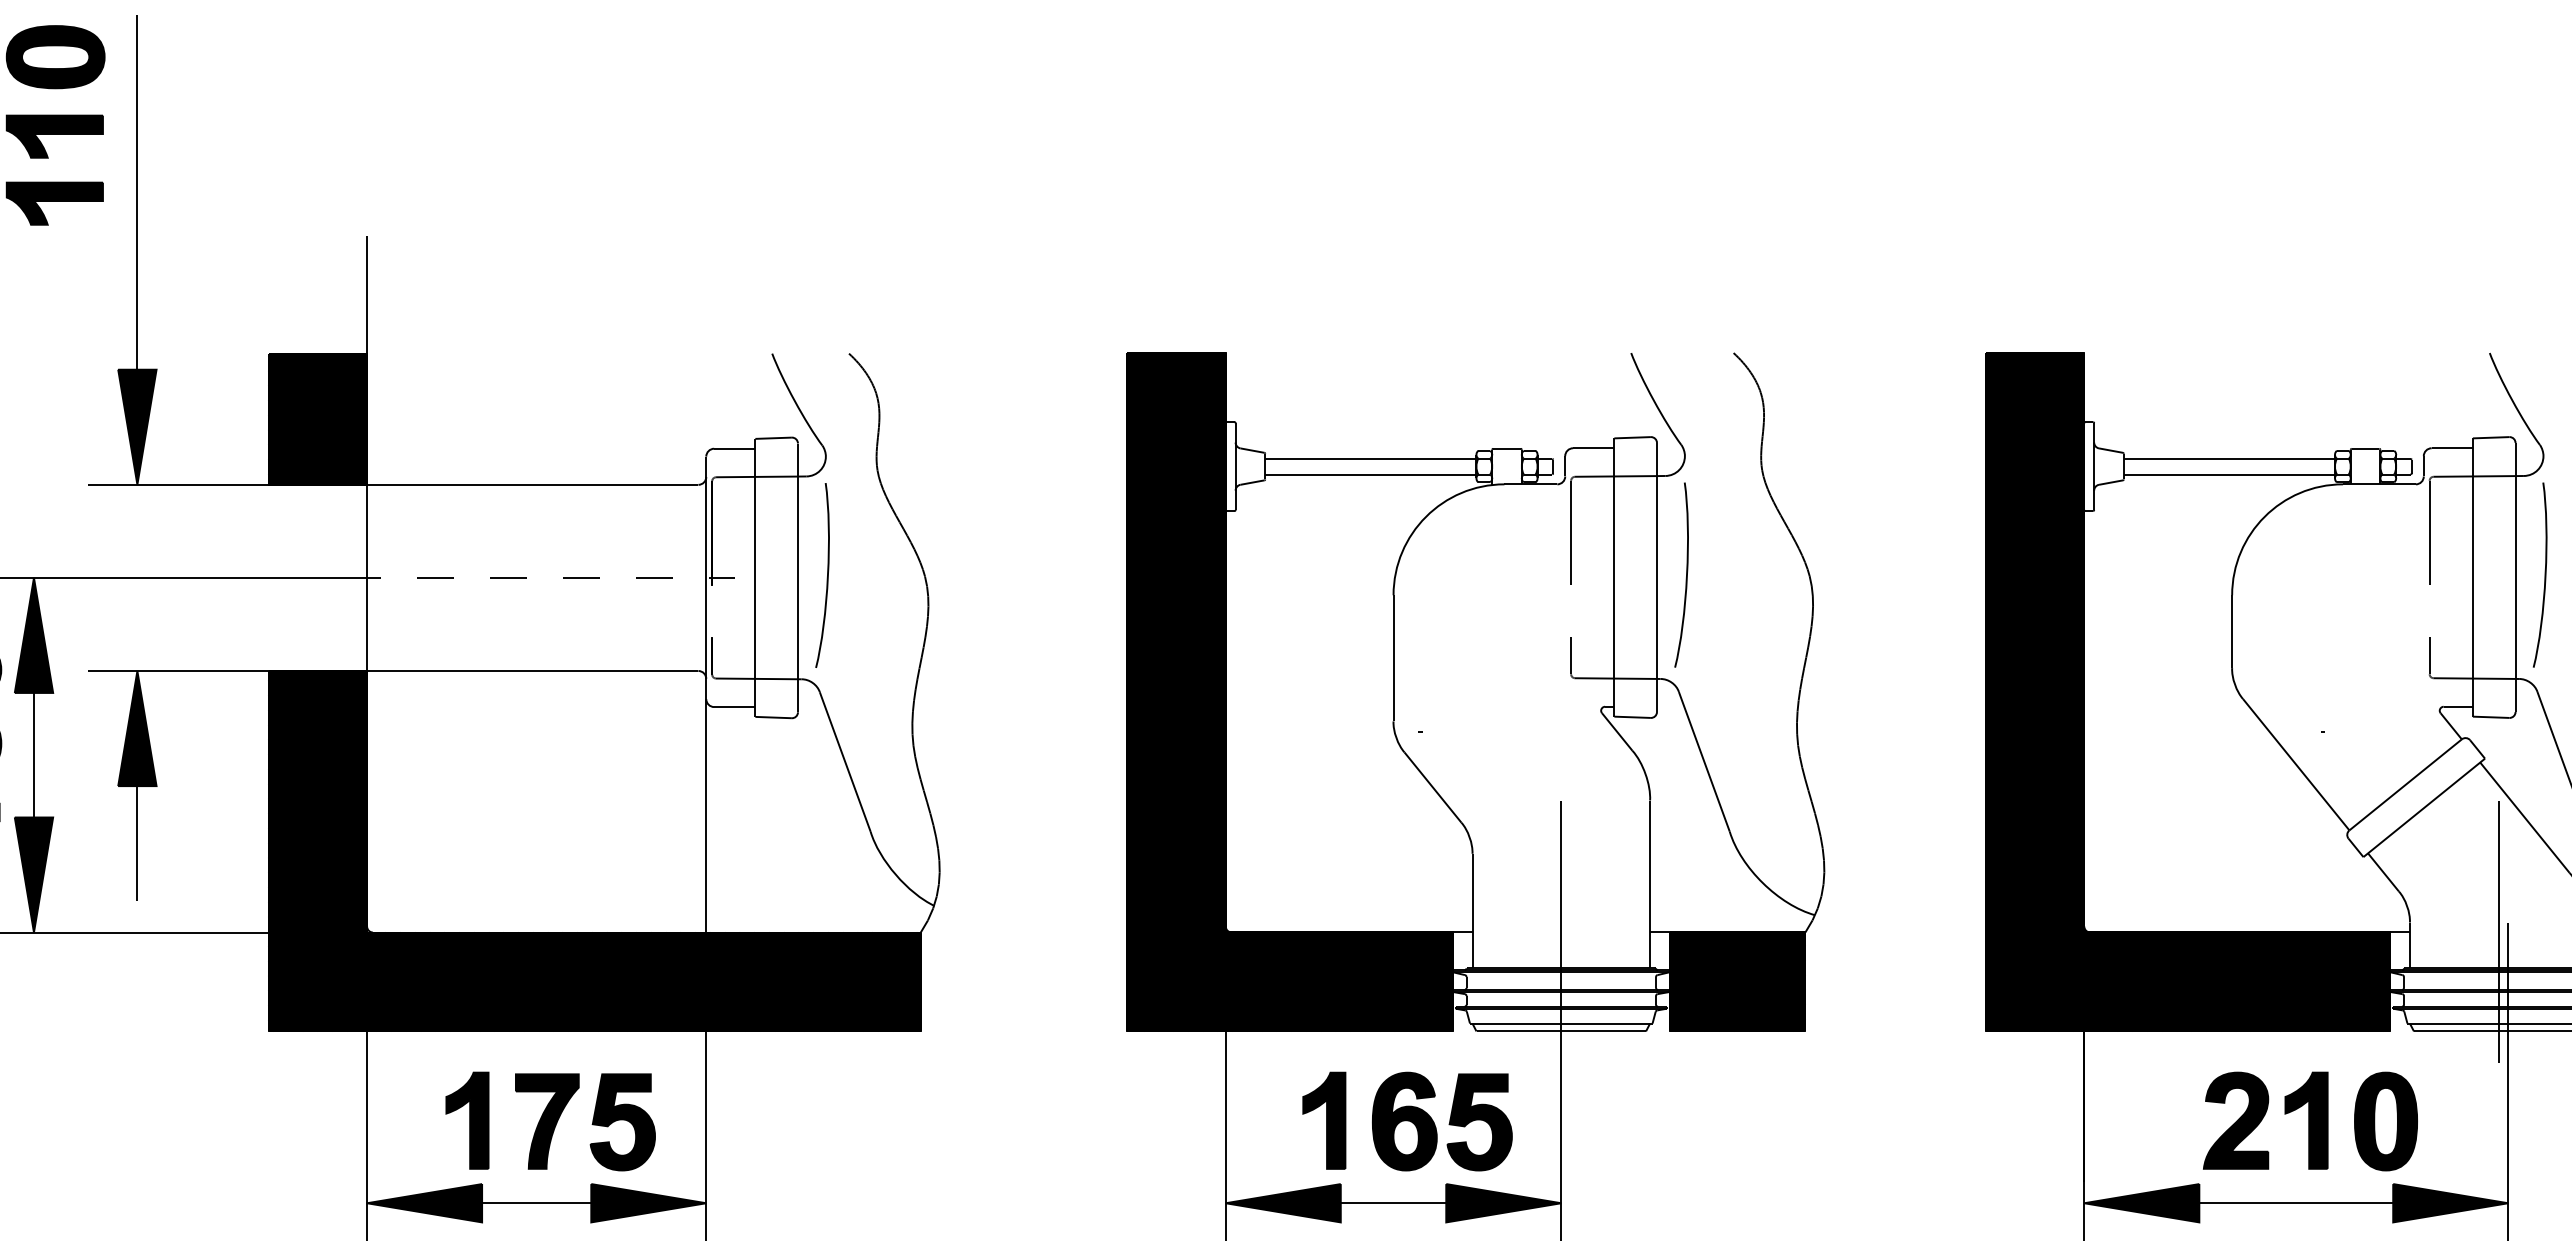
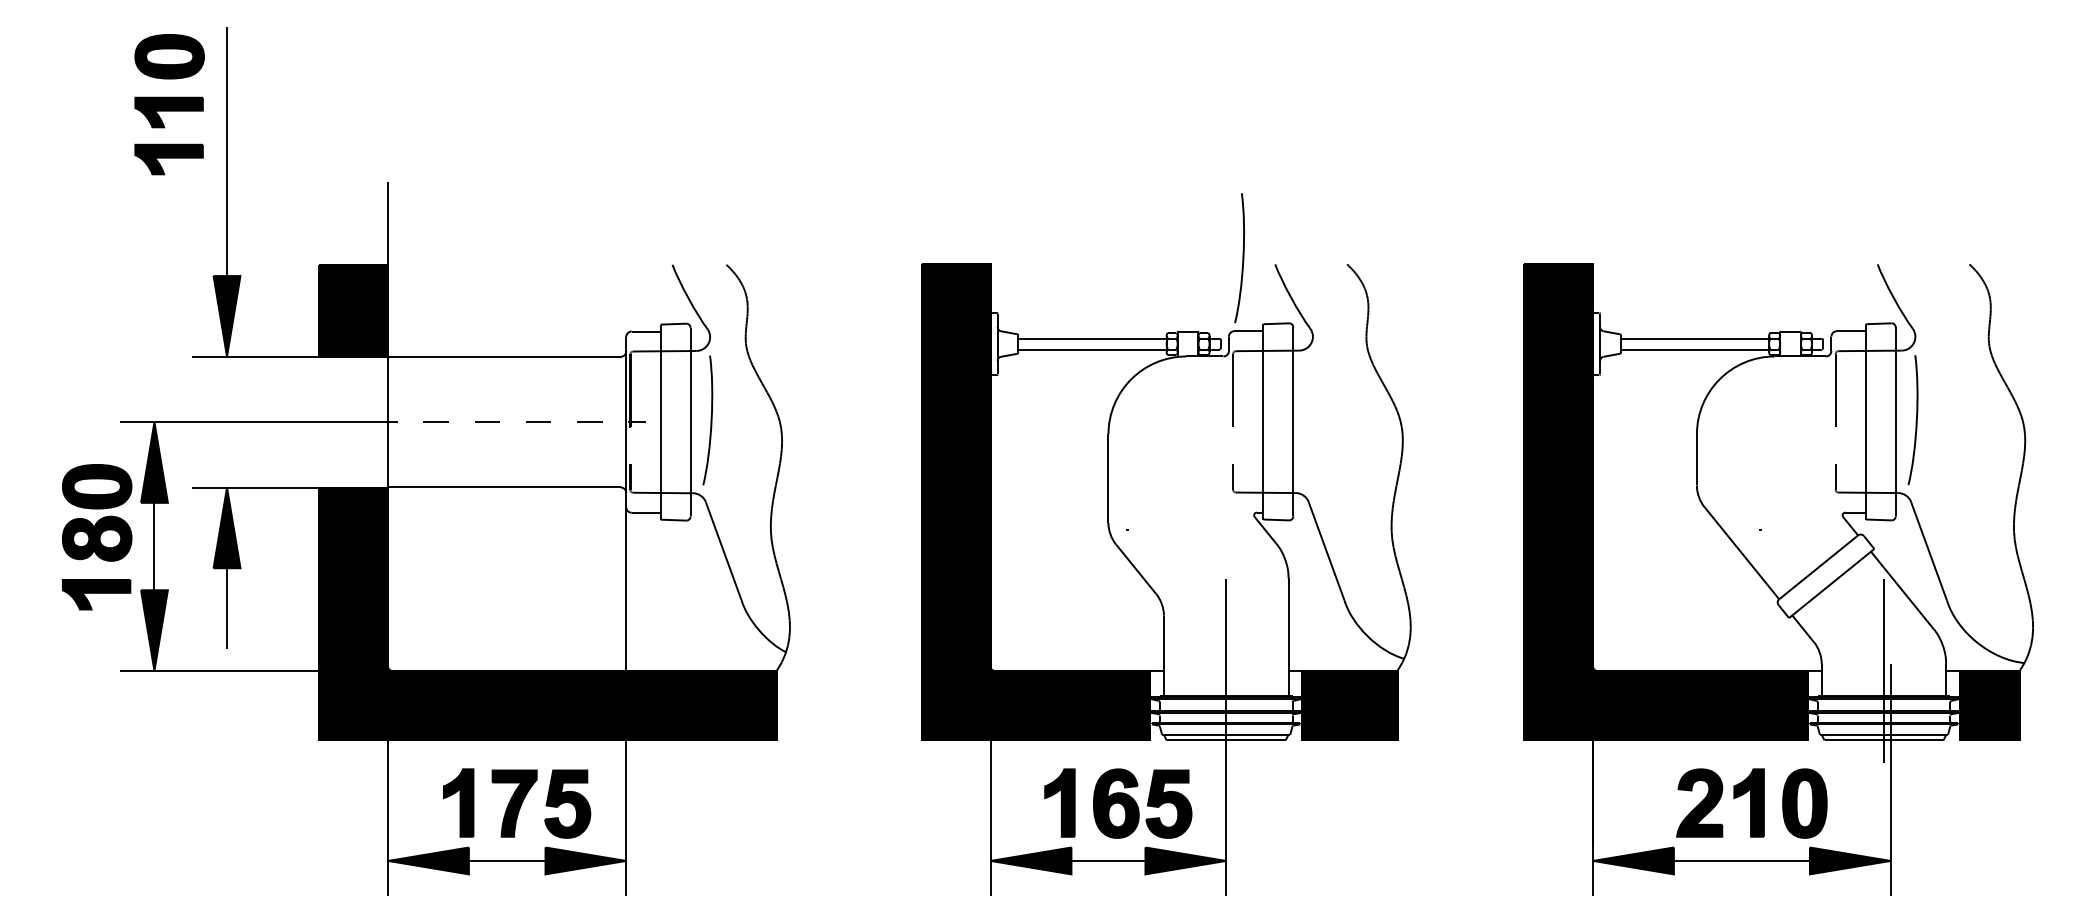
part: (1681, 575) -> (1239, 258), moved

